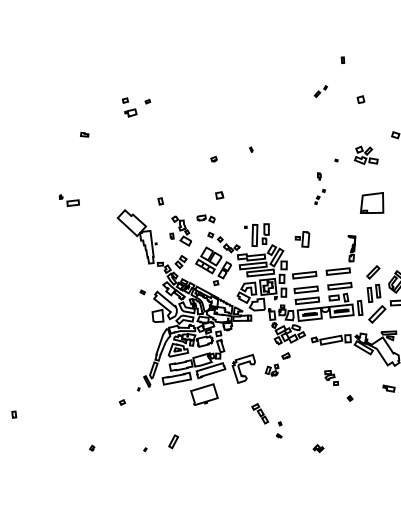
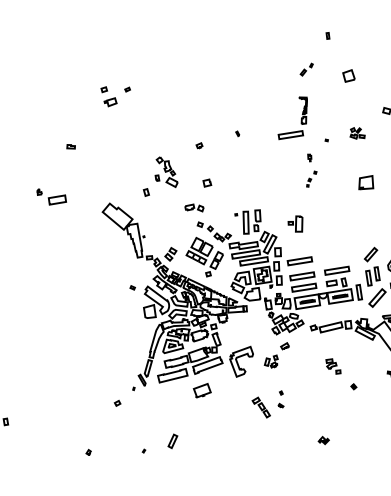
part: (360, 99) -> (348, 75), size x1.6
part: (84, 134) -> (70, 146), moved
part: (366, 154) -> (357, 132), size x0.6
part: (68, 200) -> (50, 196), size x1.4
part: (371, 202) -> (365, 182), size x0.6
part: (180, 230) -> (165, 171), moved
part: (348, 255) -> (300, 117), moved
part: (204, 394) -> (202, 390), size x0.6
part: (279, 429) -> (280, 398), moved

